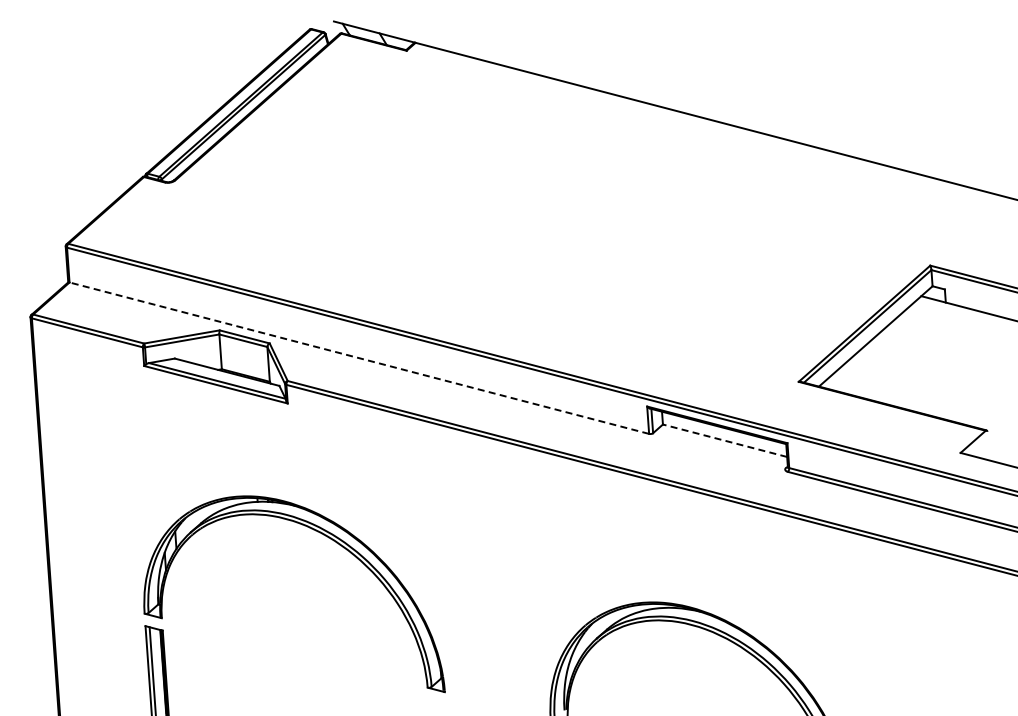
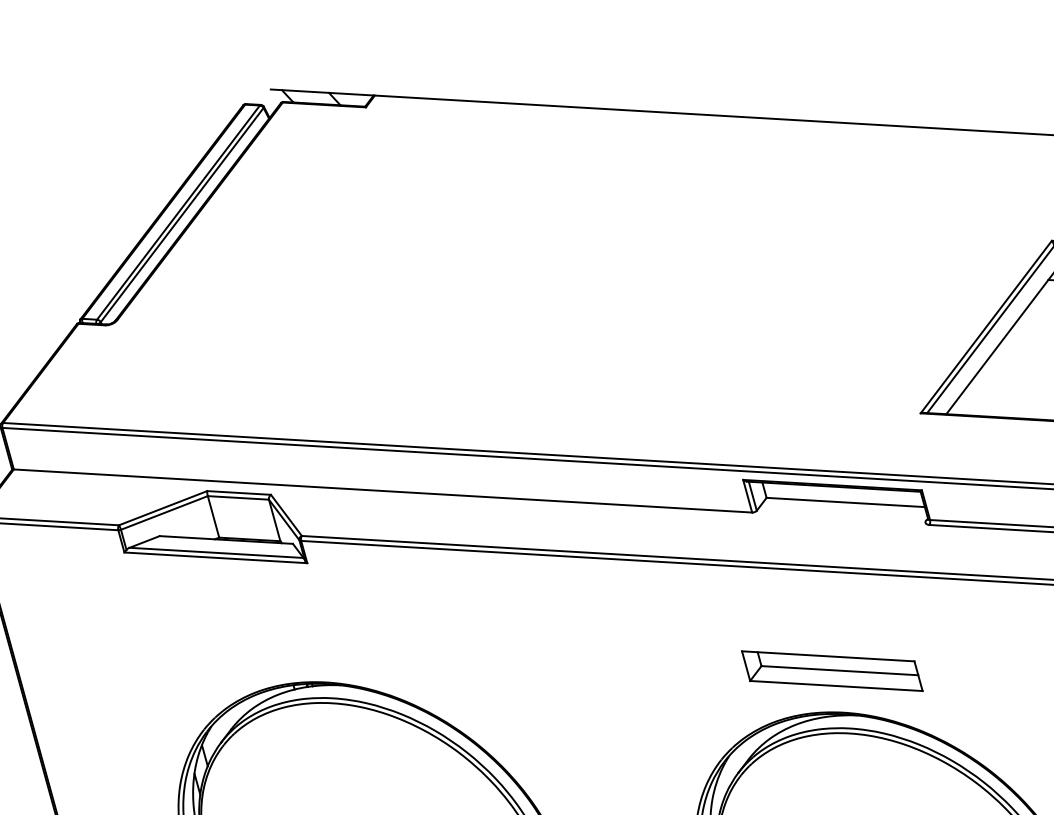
line: (359, 358) -> (383, 491), dashed -> solid
line: (724, 440) -> (845, 502), dashed -> solid
part: (687, 572) -> (832, 671), added

